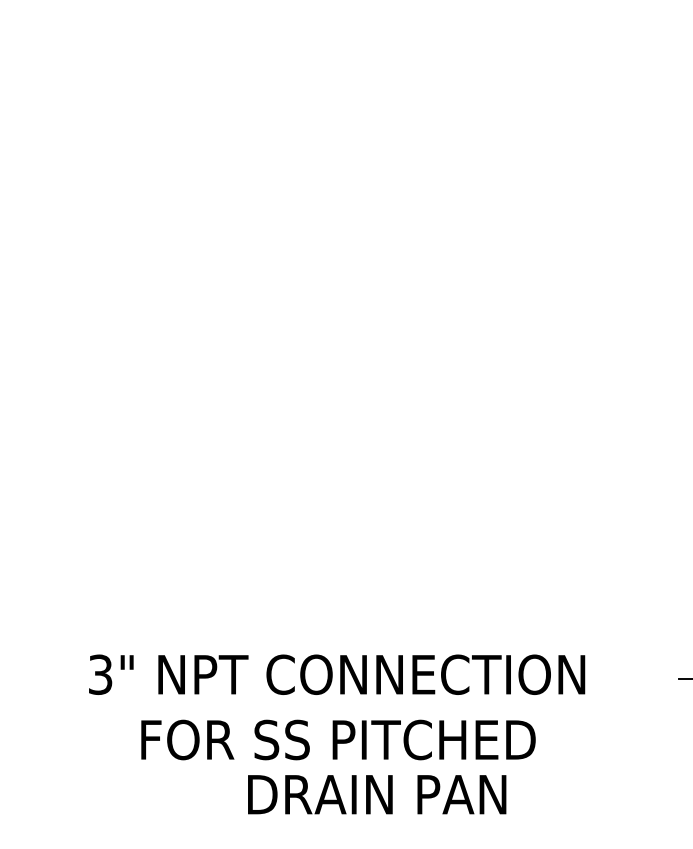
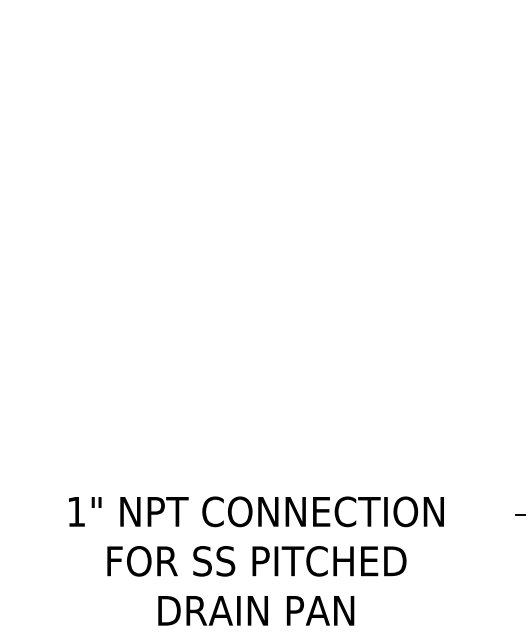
text: (100, 674) -> (76, 511), 3" -> 1"
text: (377, 794) -> (256, 610), moved

